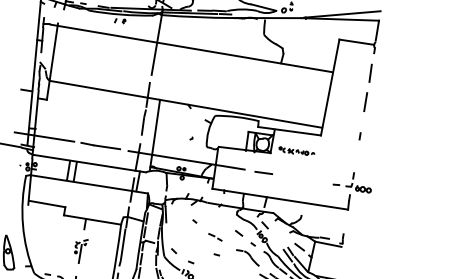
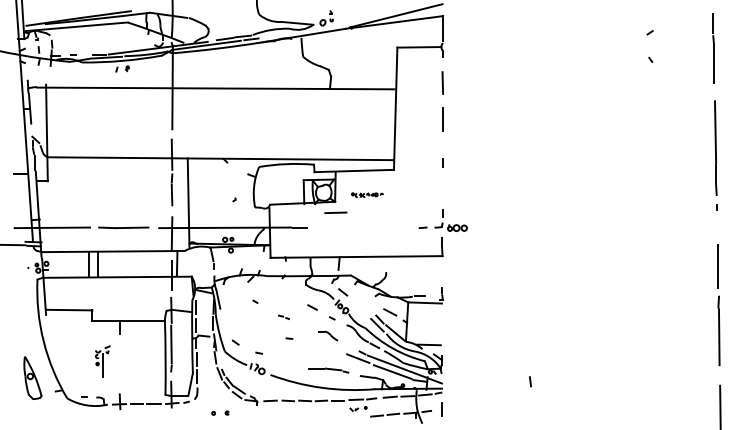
part: (296, 151) -> (367, 194), size x0.7
line: (263, 172) -> (335, 212), moved
part: (214, 237) -> (283, 317), size x0.6
part: (80, 250) -> (102, 361), moved
part: (248, 257) -> (328, 335), size x0.6

